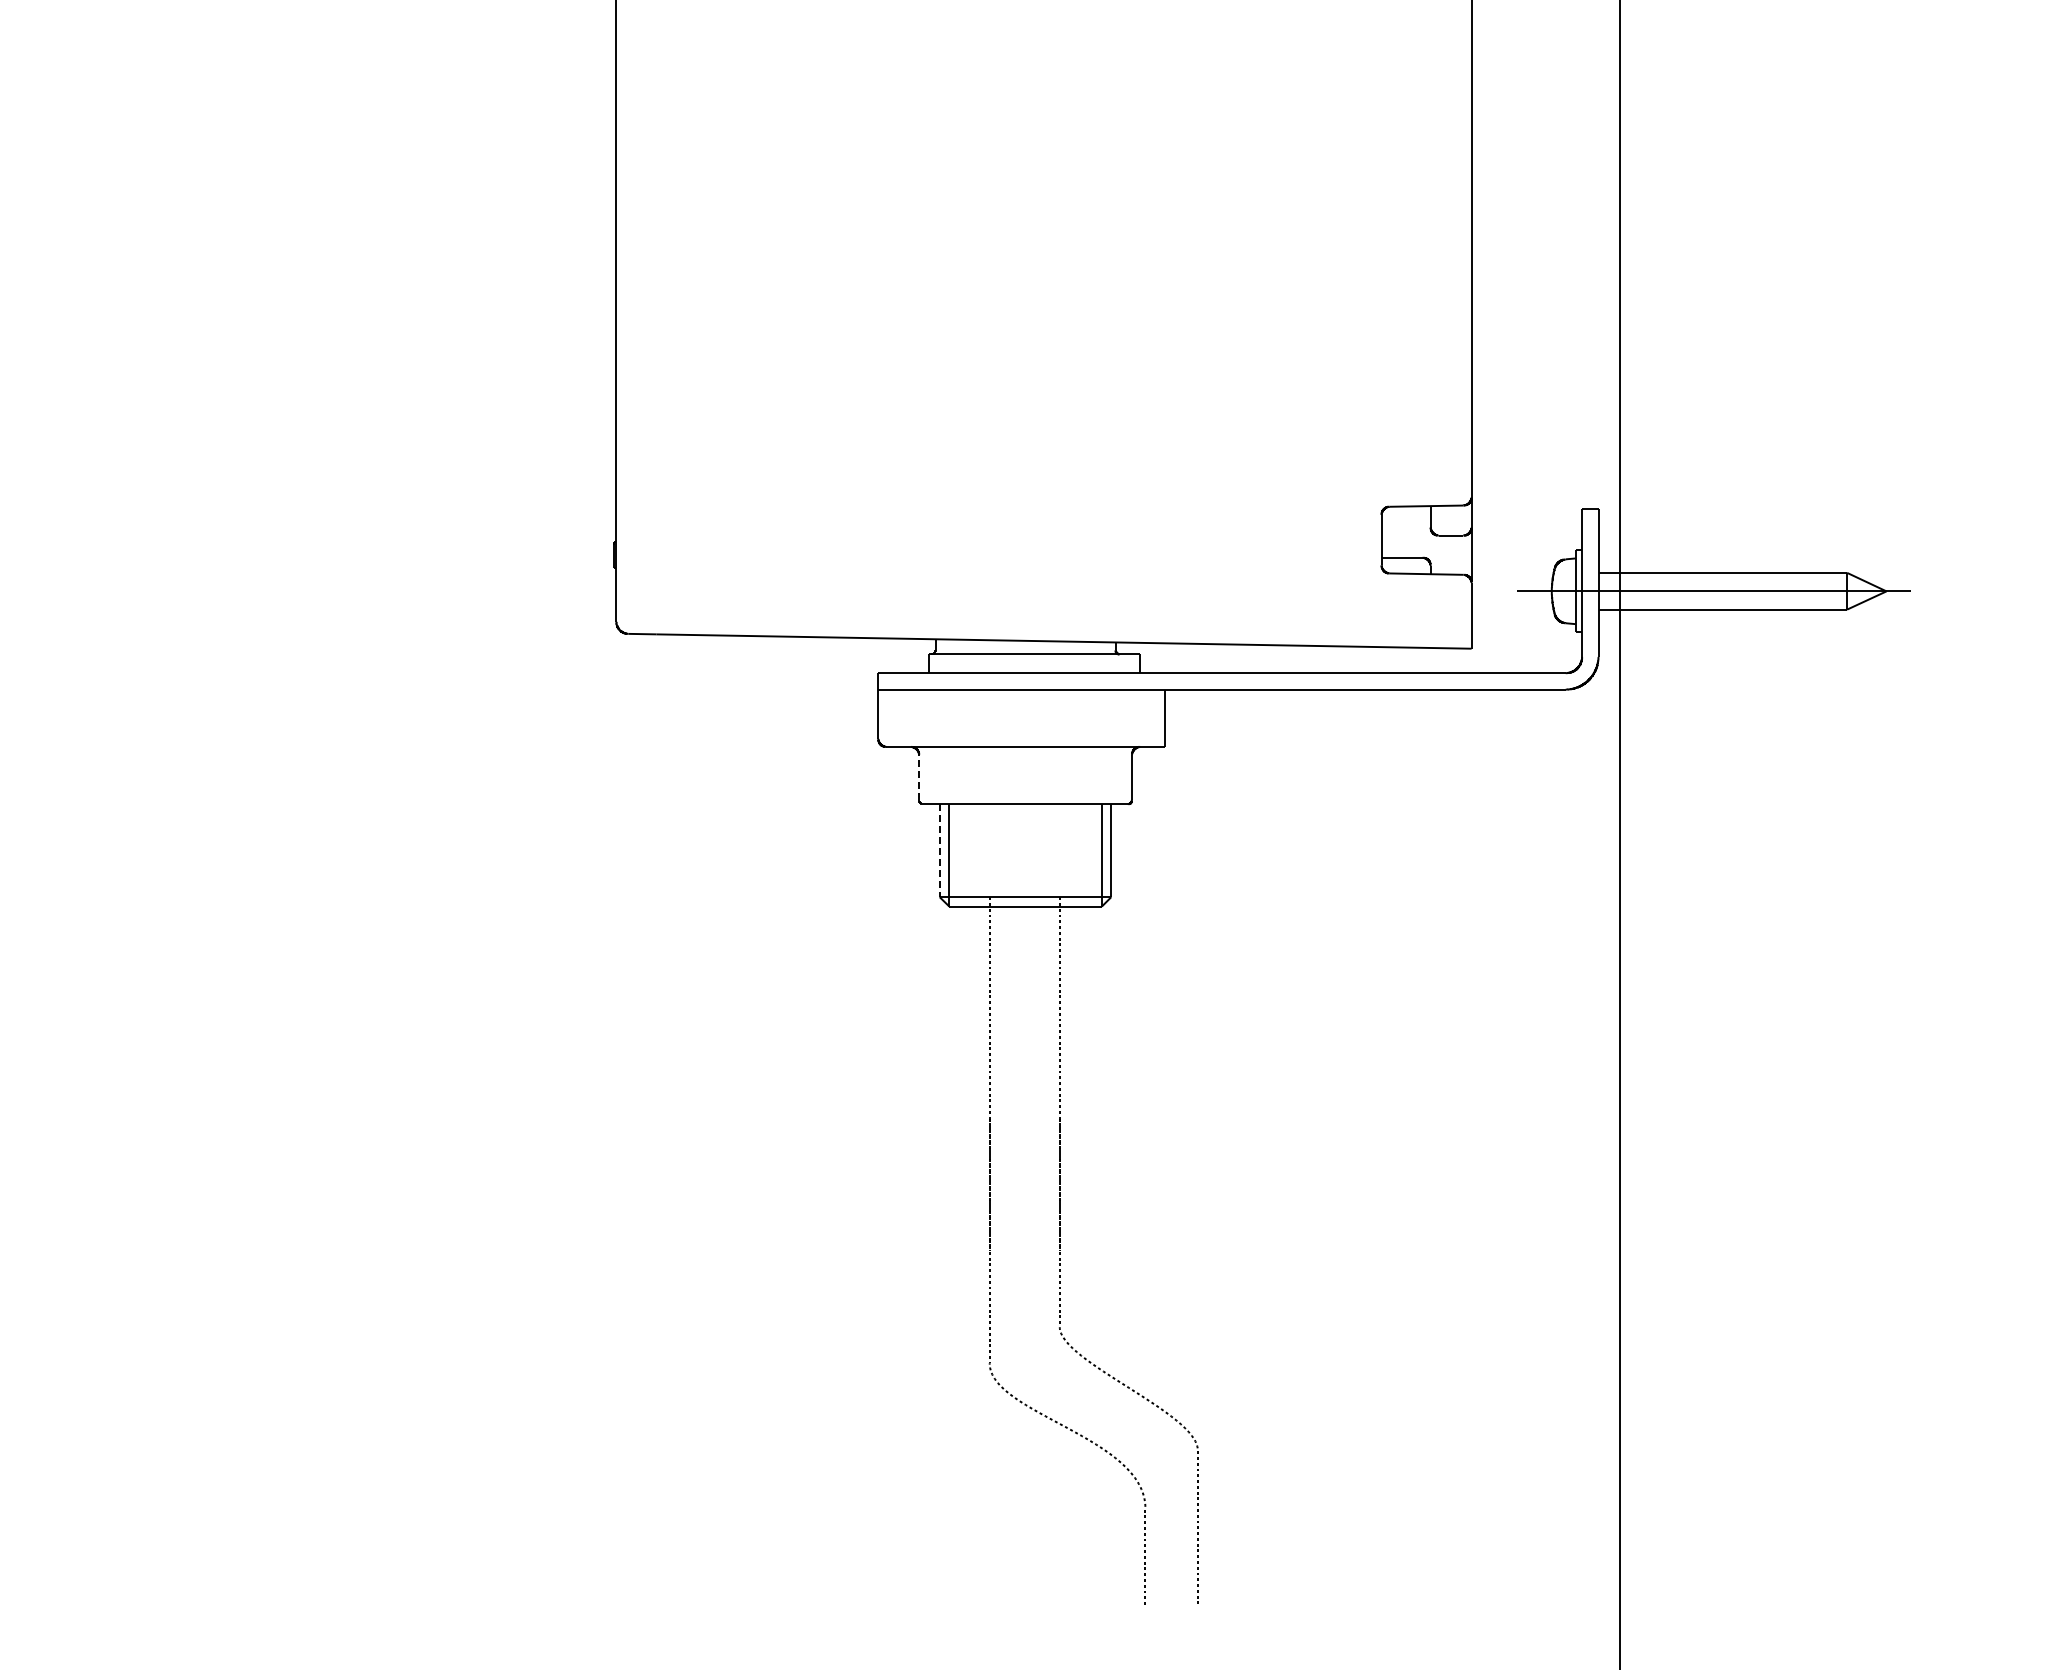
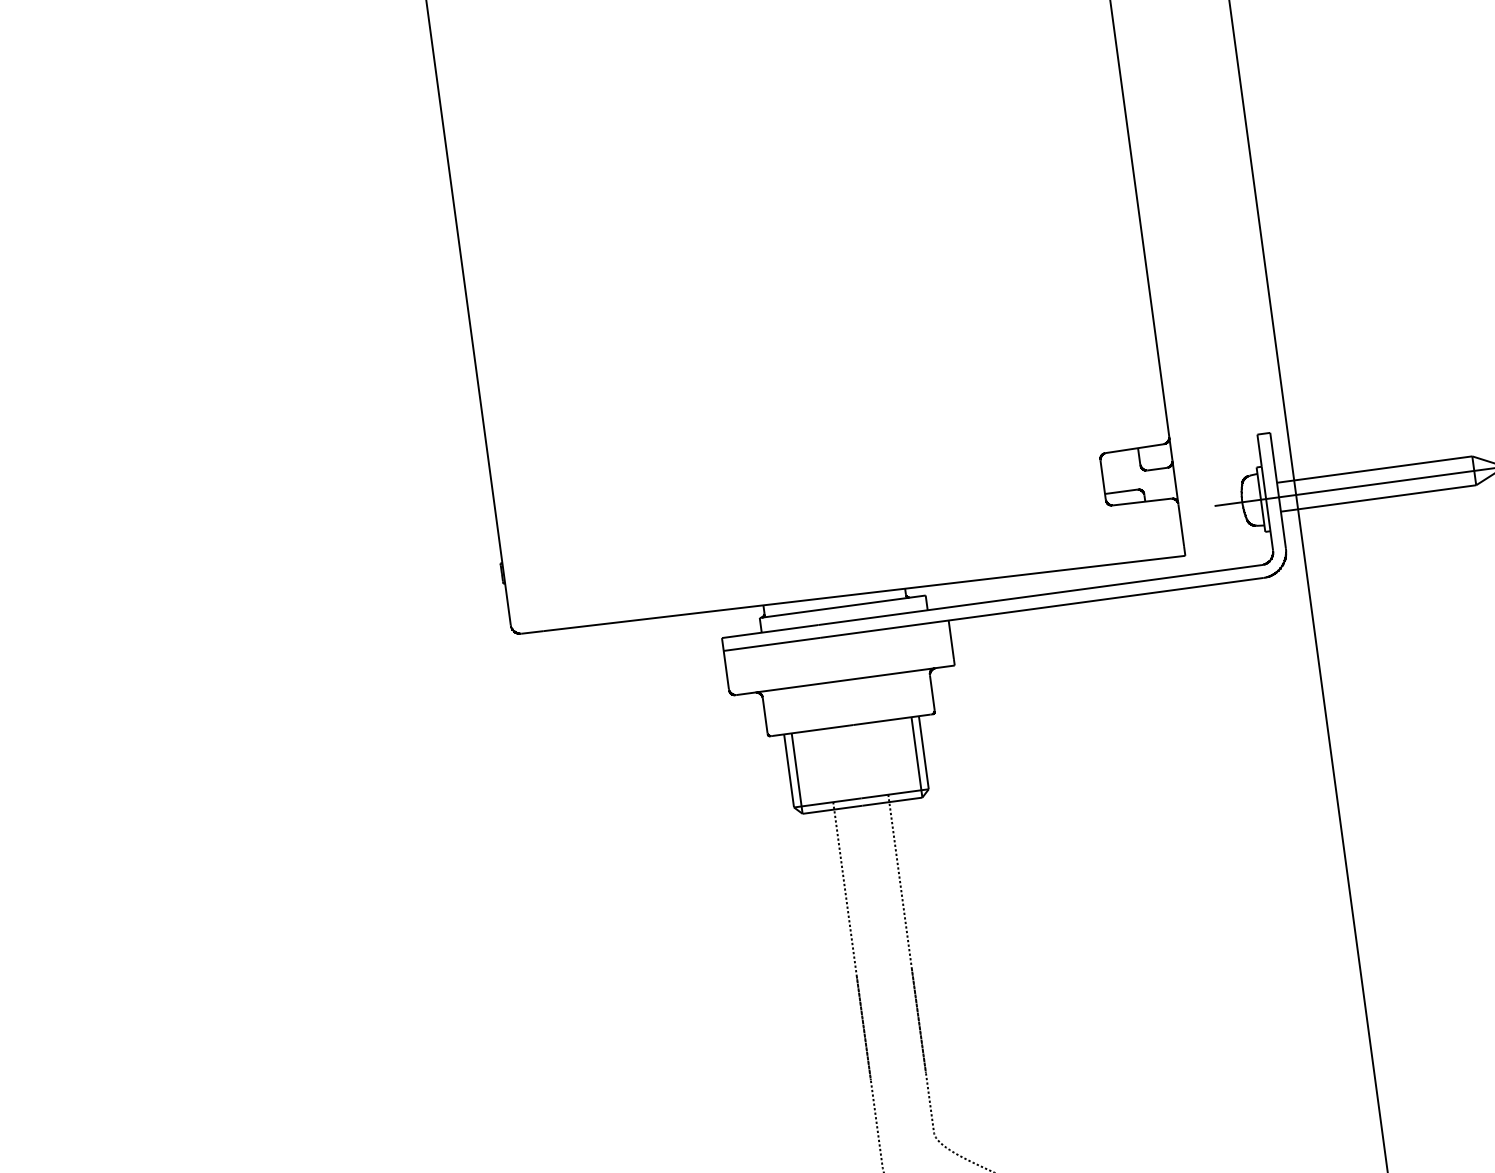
line: (919, 777) -> (765, 715), dashed -> solid
line: (939, 850) -> (788, 770), dashed -> solid

